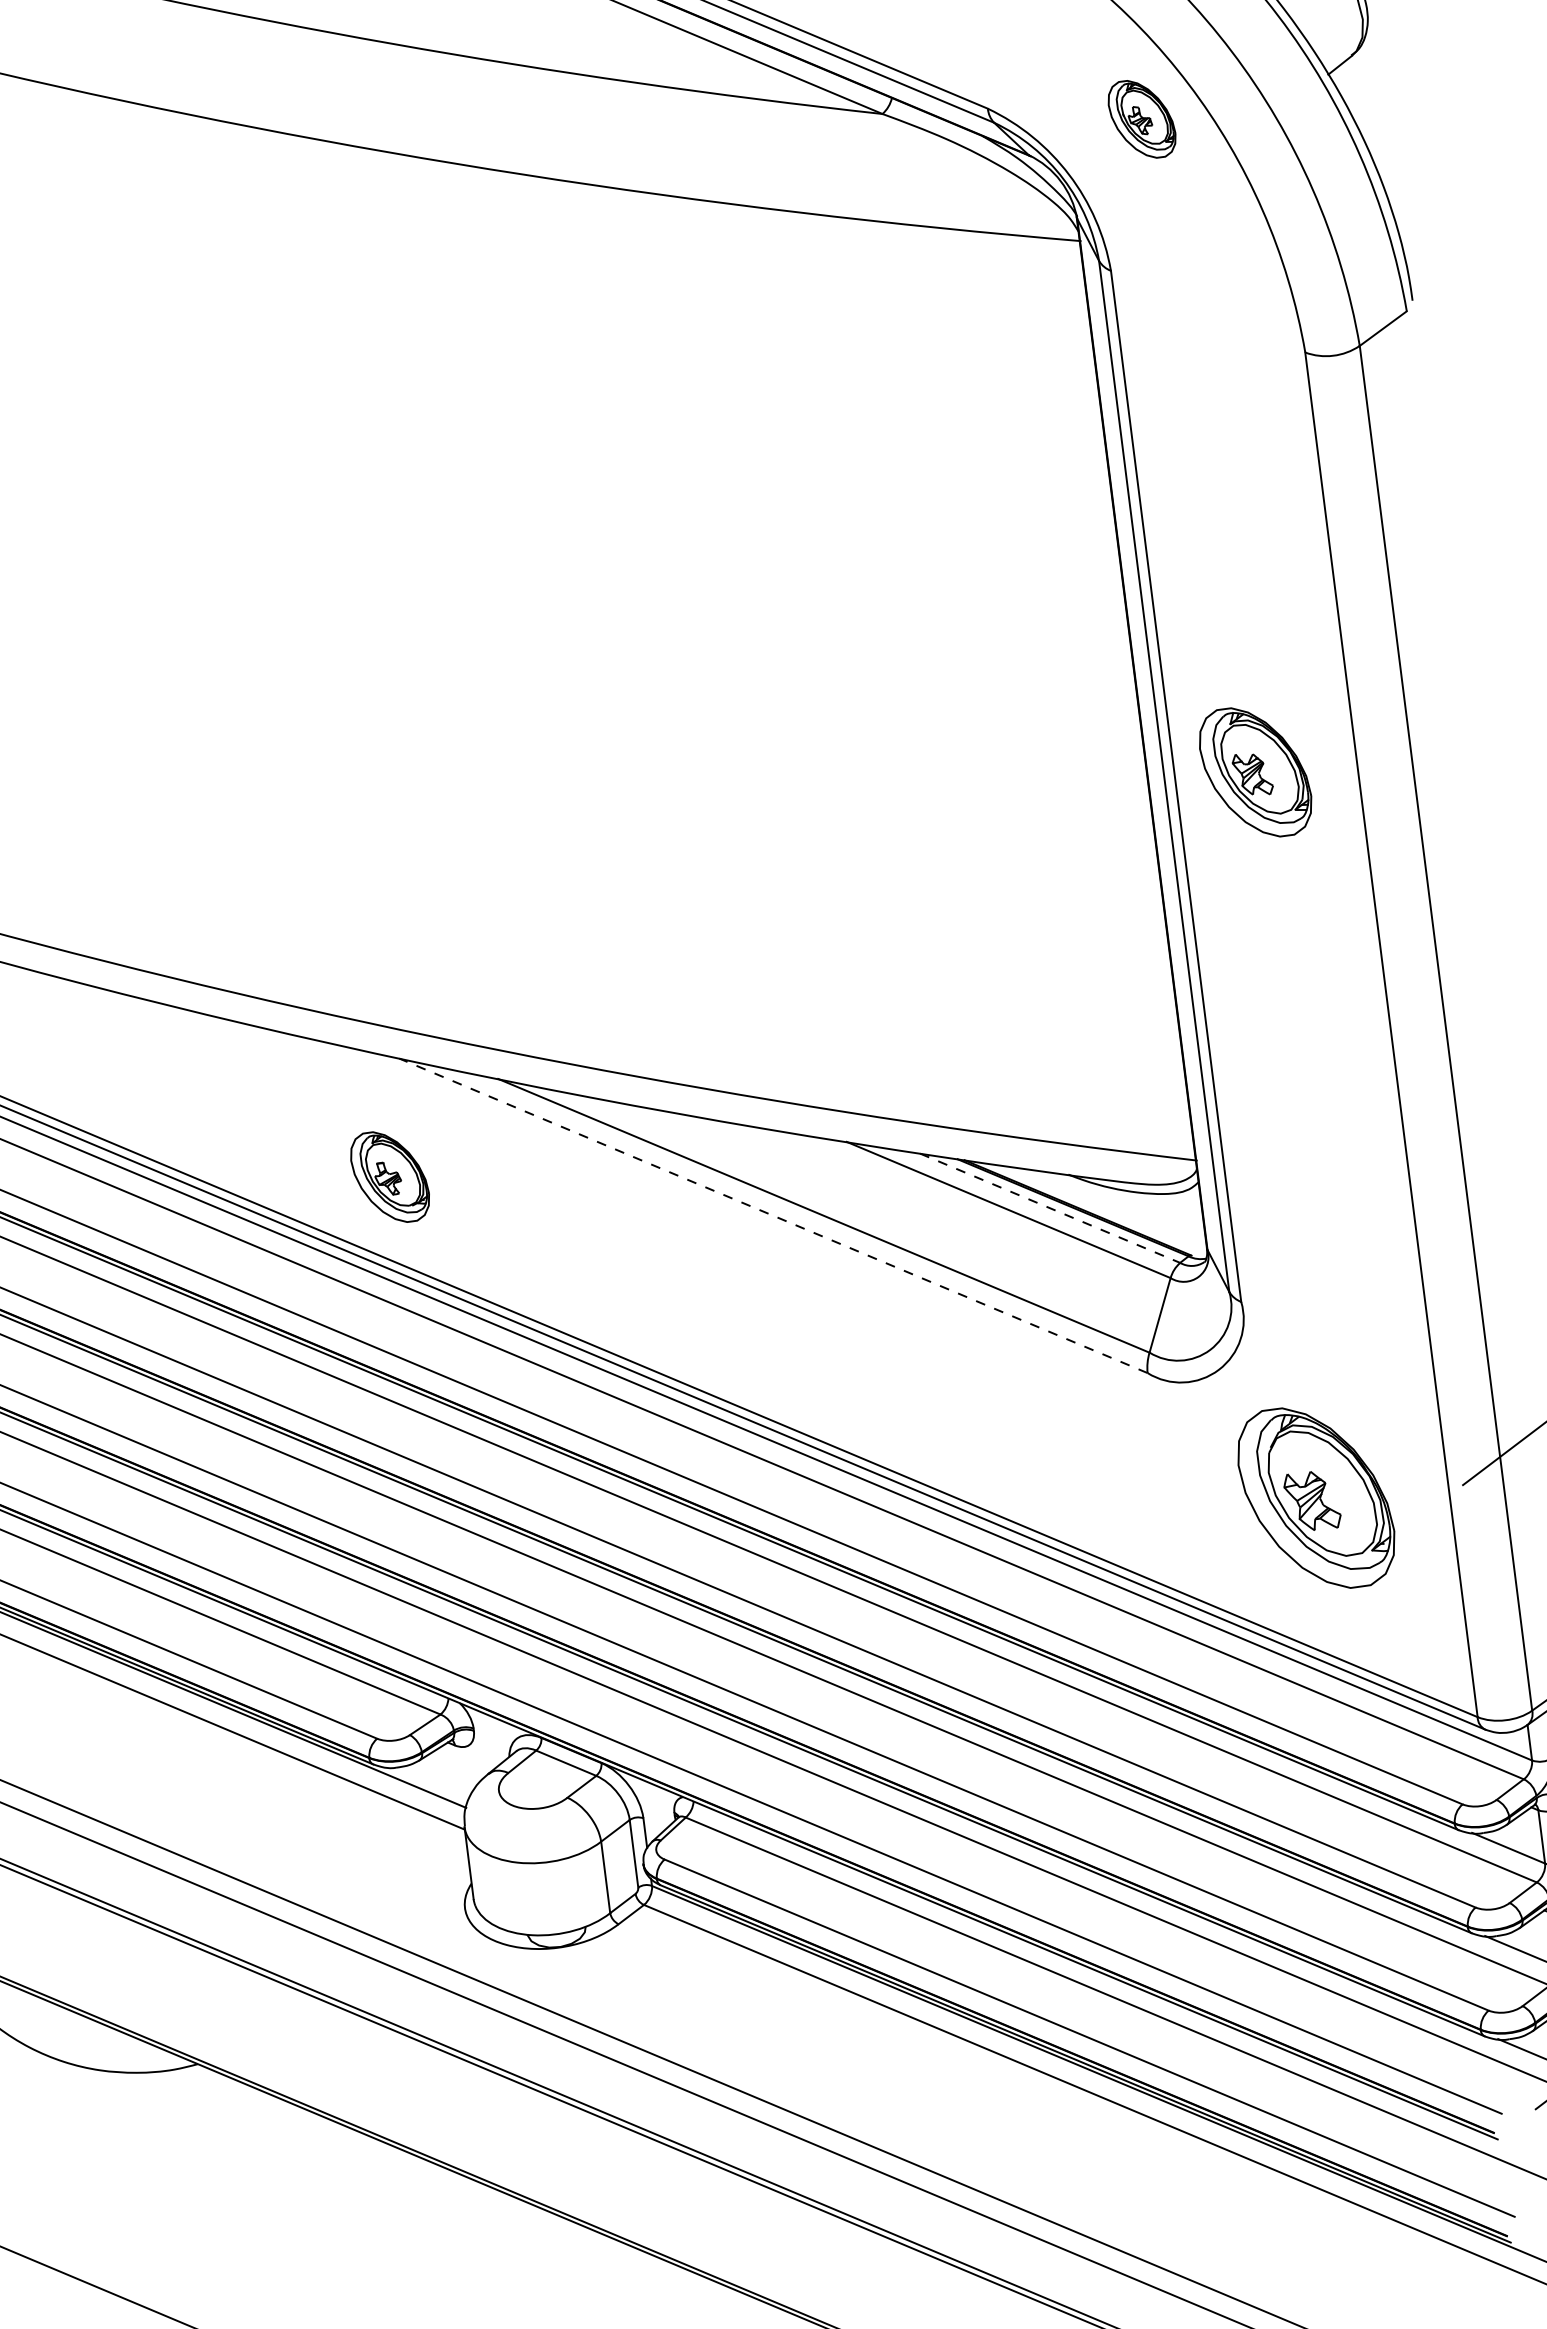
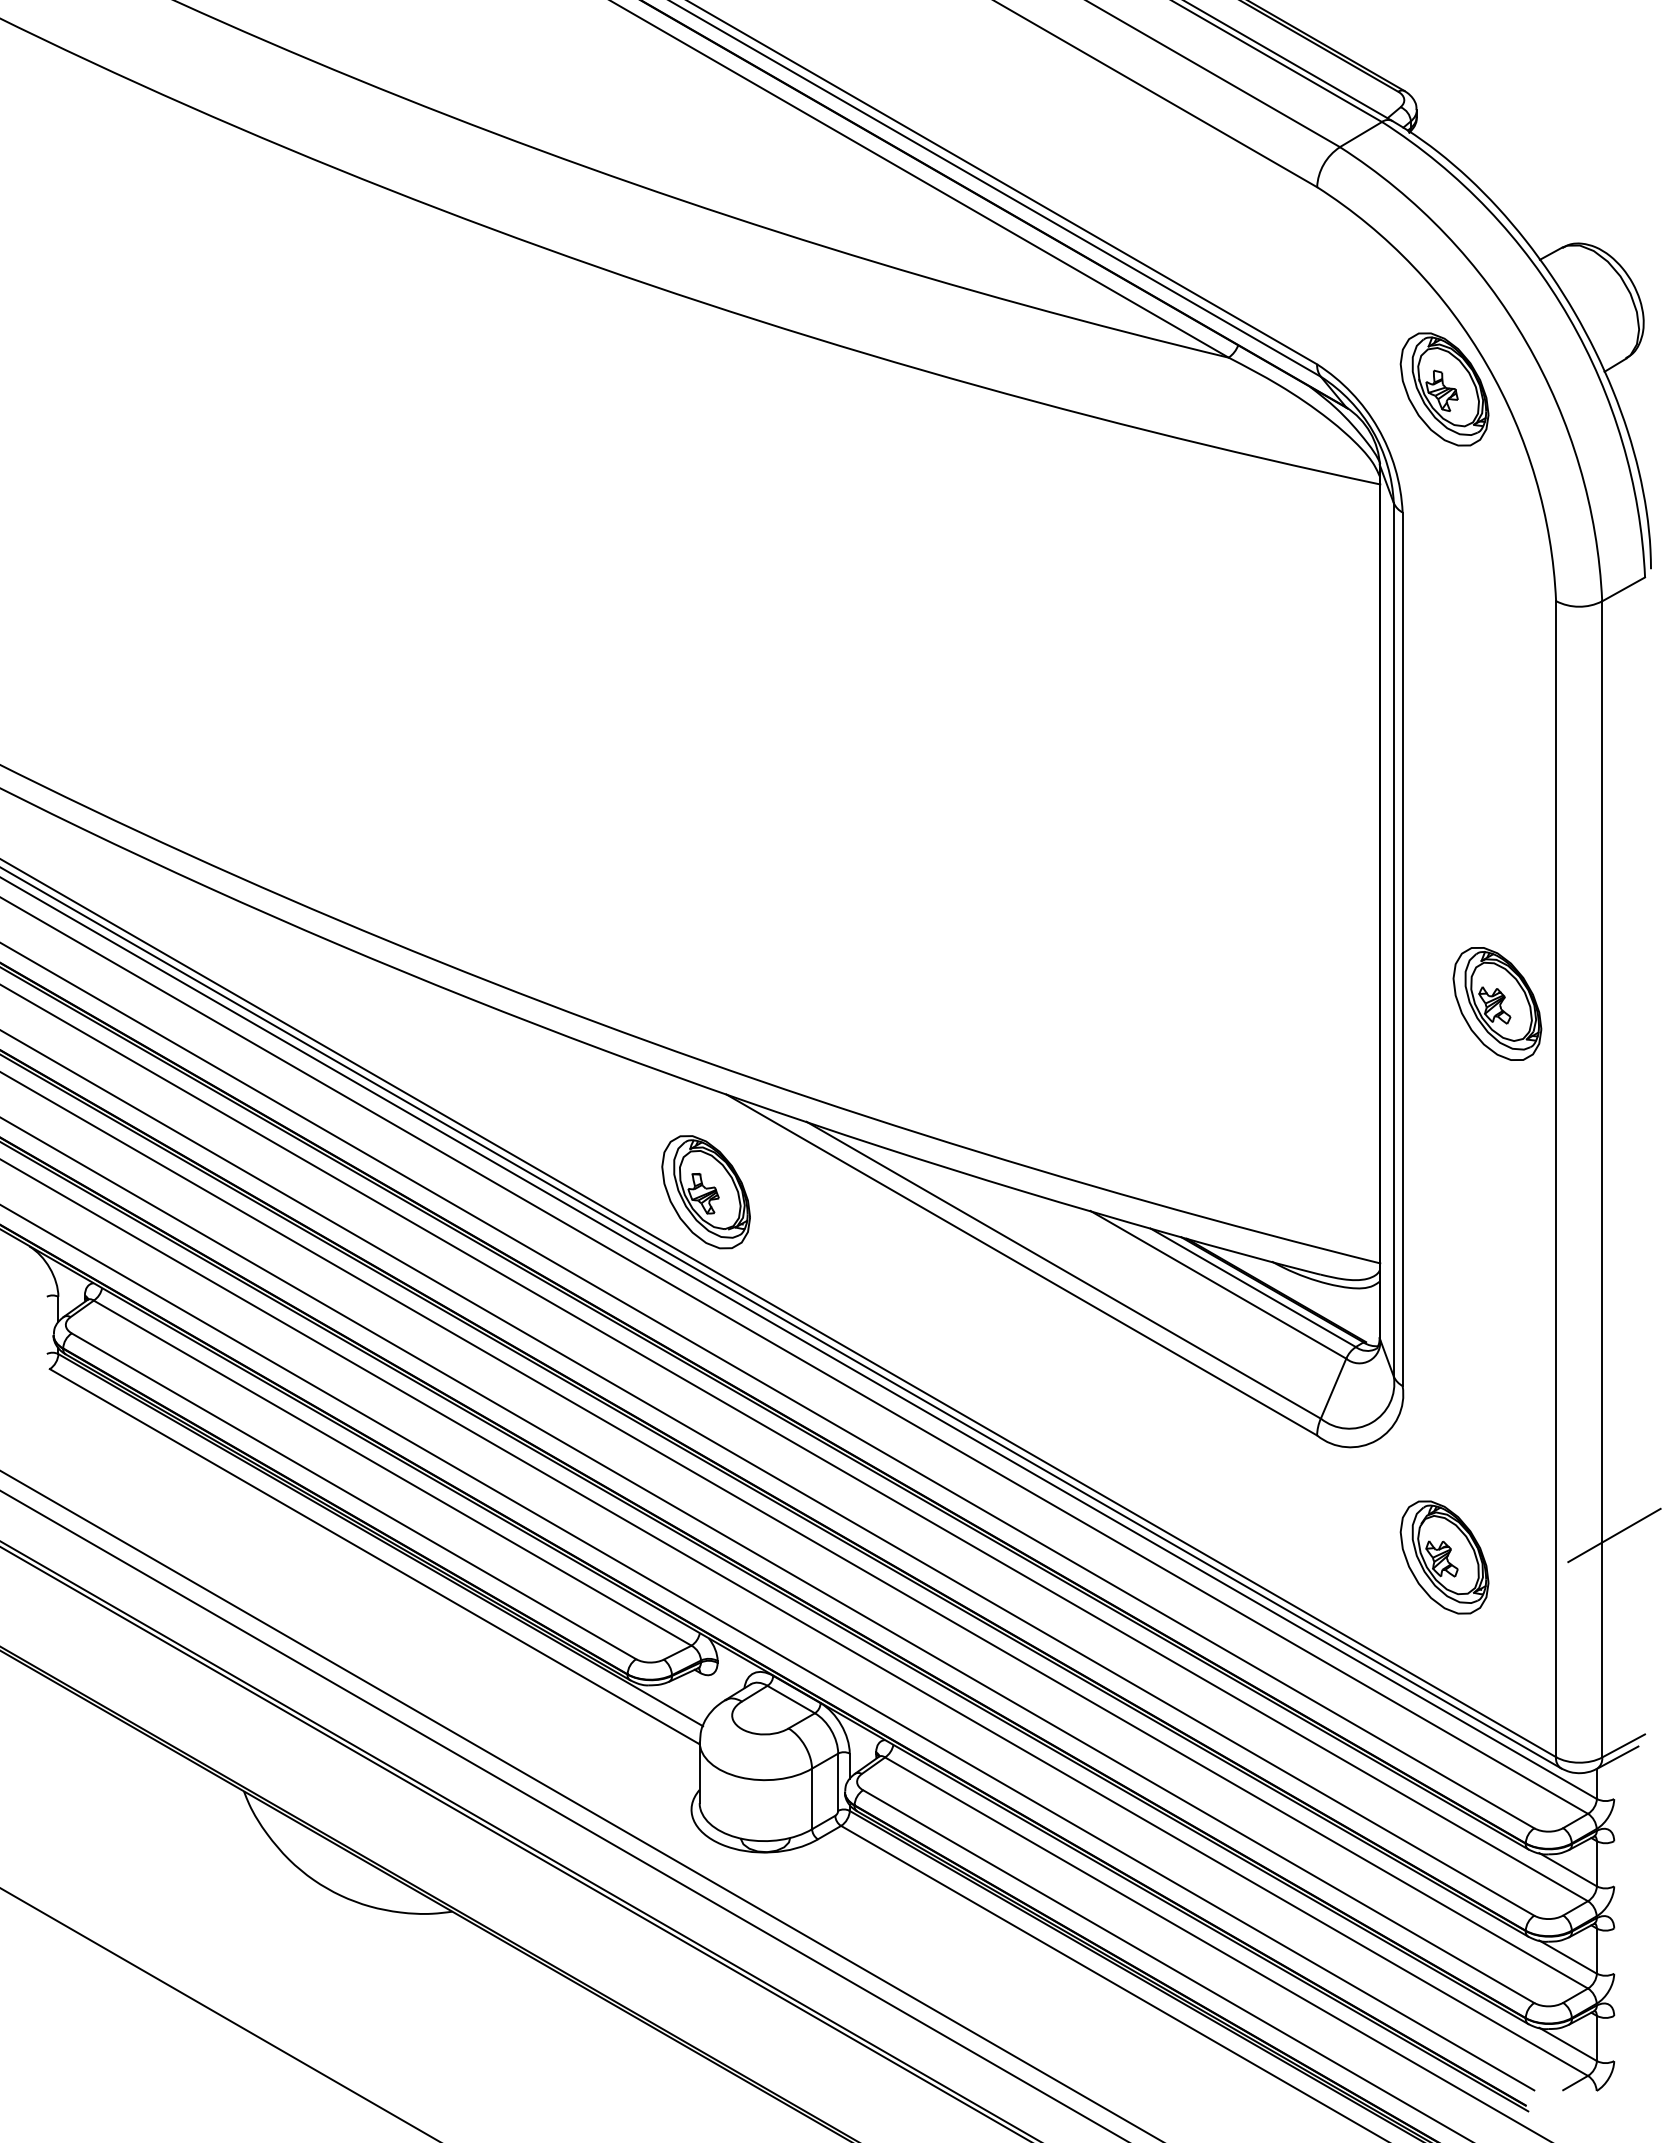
part: (1142, 119) -> (1444, 389), size x1.67
part: (1255, 771) -> (1497, 1003), moved
part: (389, 1177) -> (705, 1192), size x1.43
line: (1050, 1207) -> (1253, 1287), dashed -> solid
line: (773, 1215) -> (1021, 1264), dashed -> solid
part: (1316, 1498) -> (1444, 1557), size x0.71

